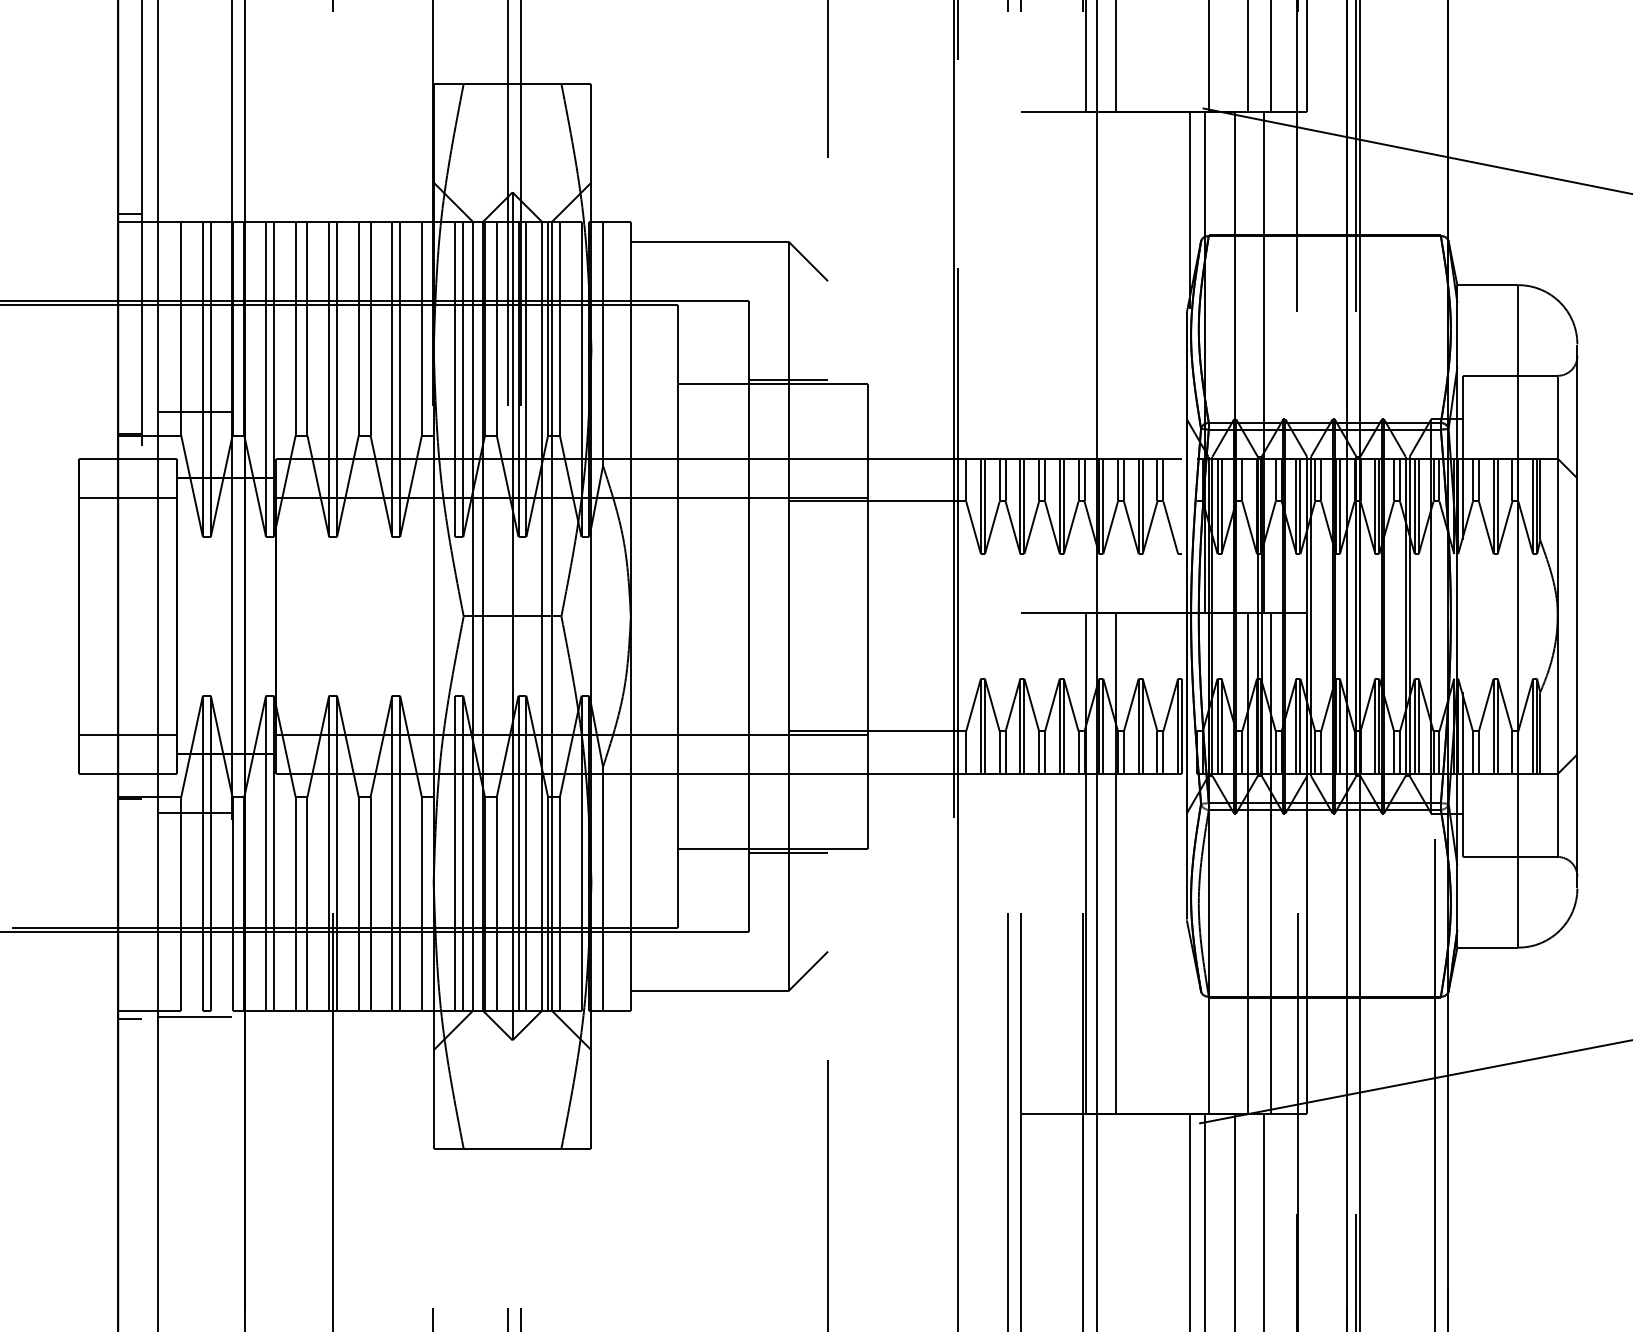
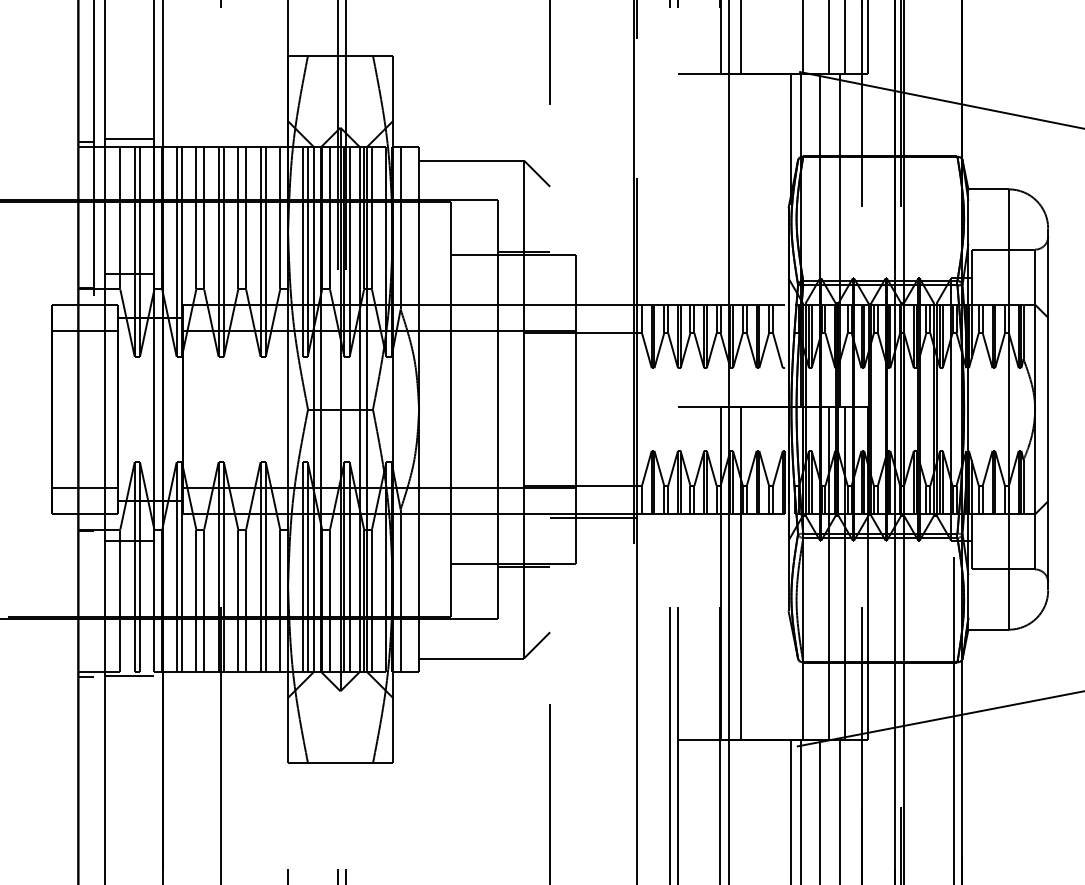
line: (195, 208) -> (129, 138), added
line: (893, 778) -> (593, 517), added

